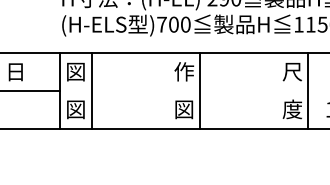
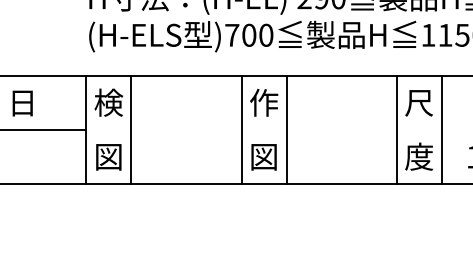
text: (75, 71) -> (108, 102), 図 -> 検
line: (168, 90) -> (241, 129), added
line: (276, 90) -> (396, 129), added

